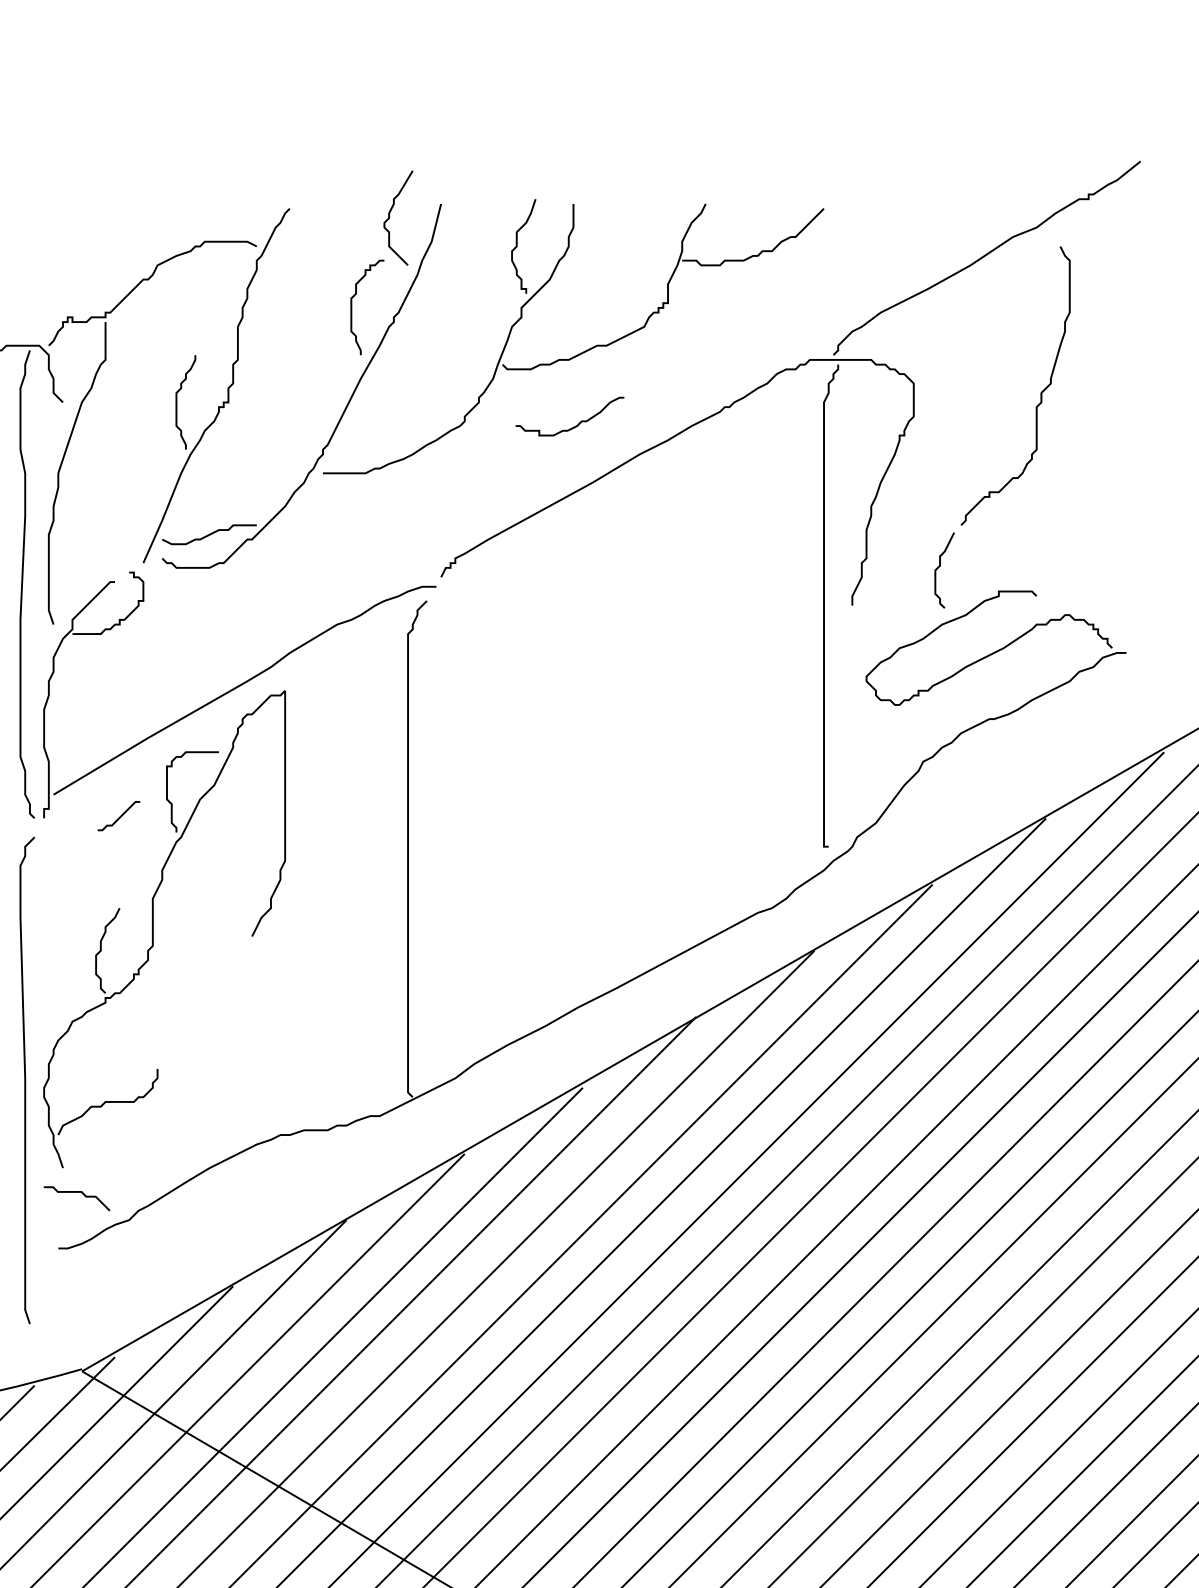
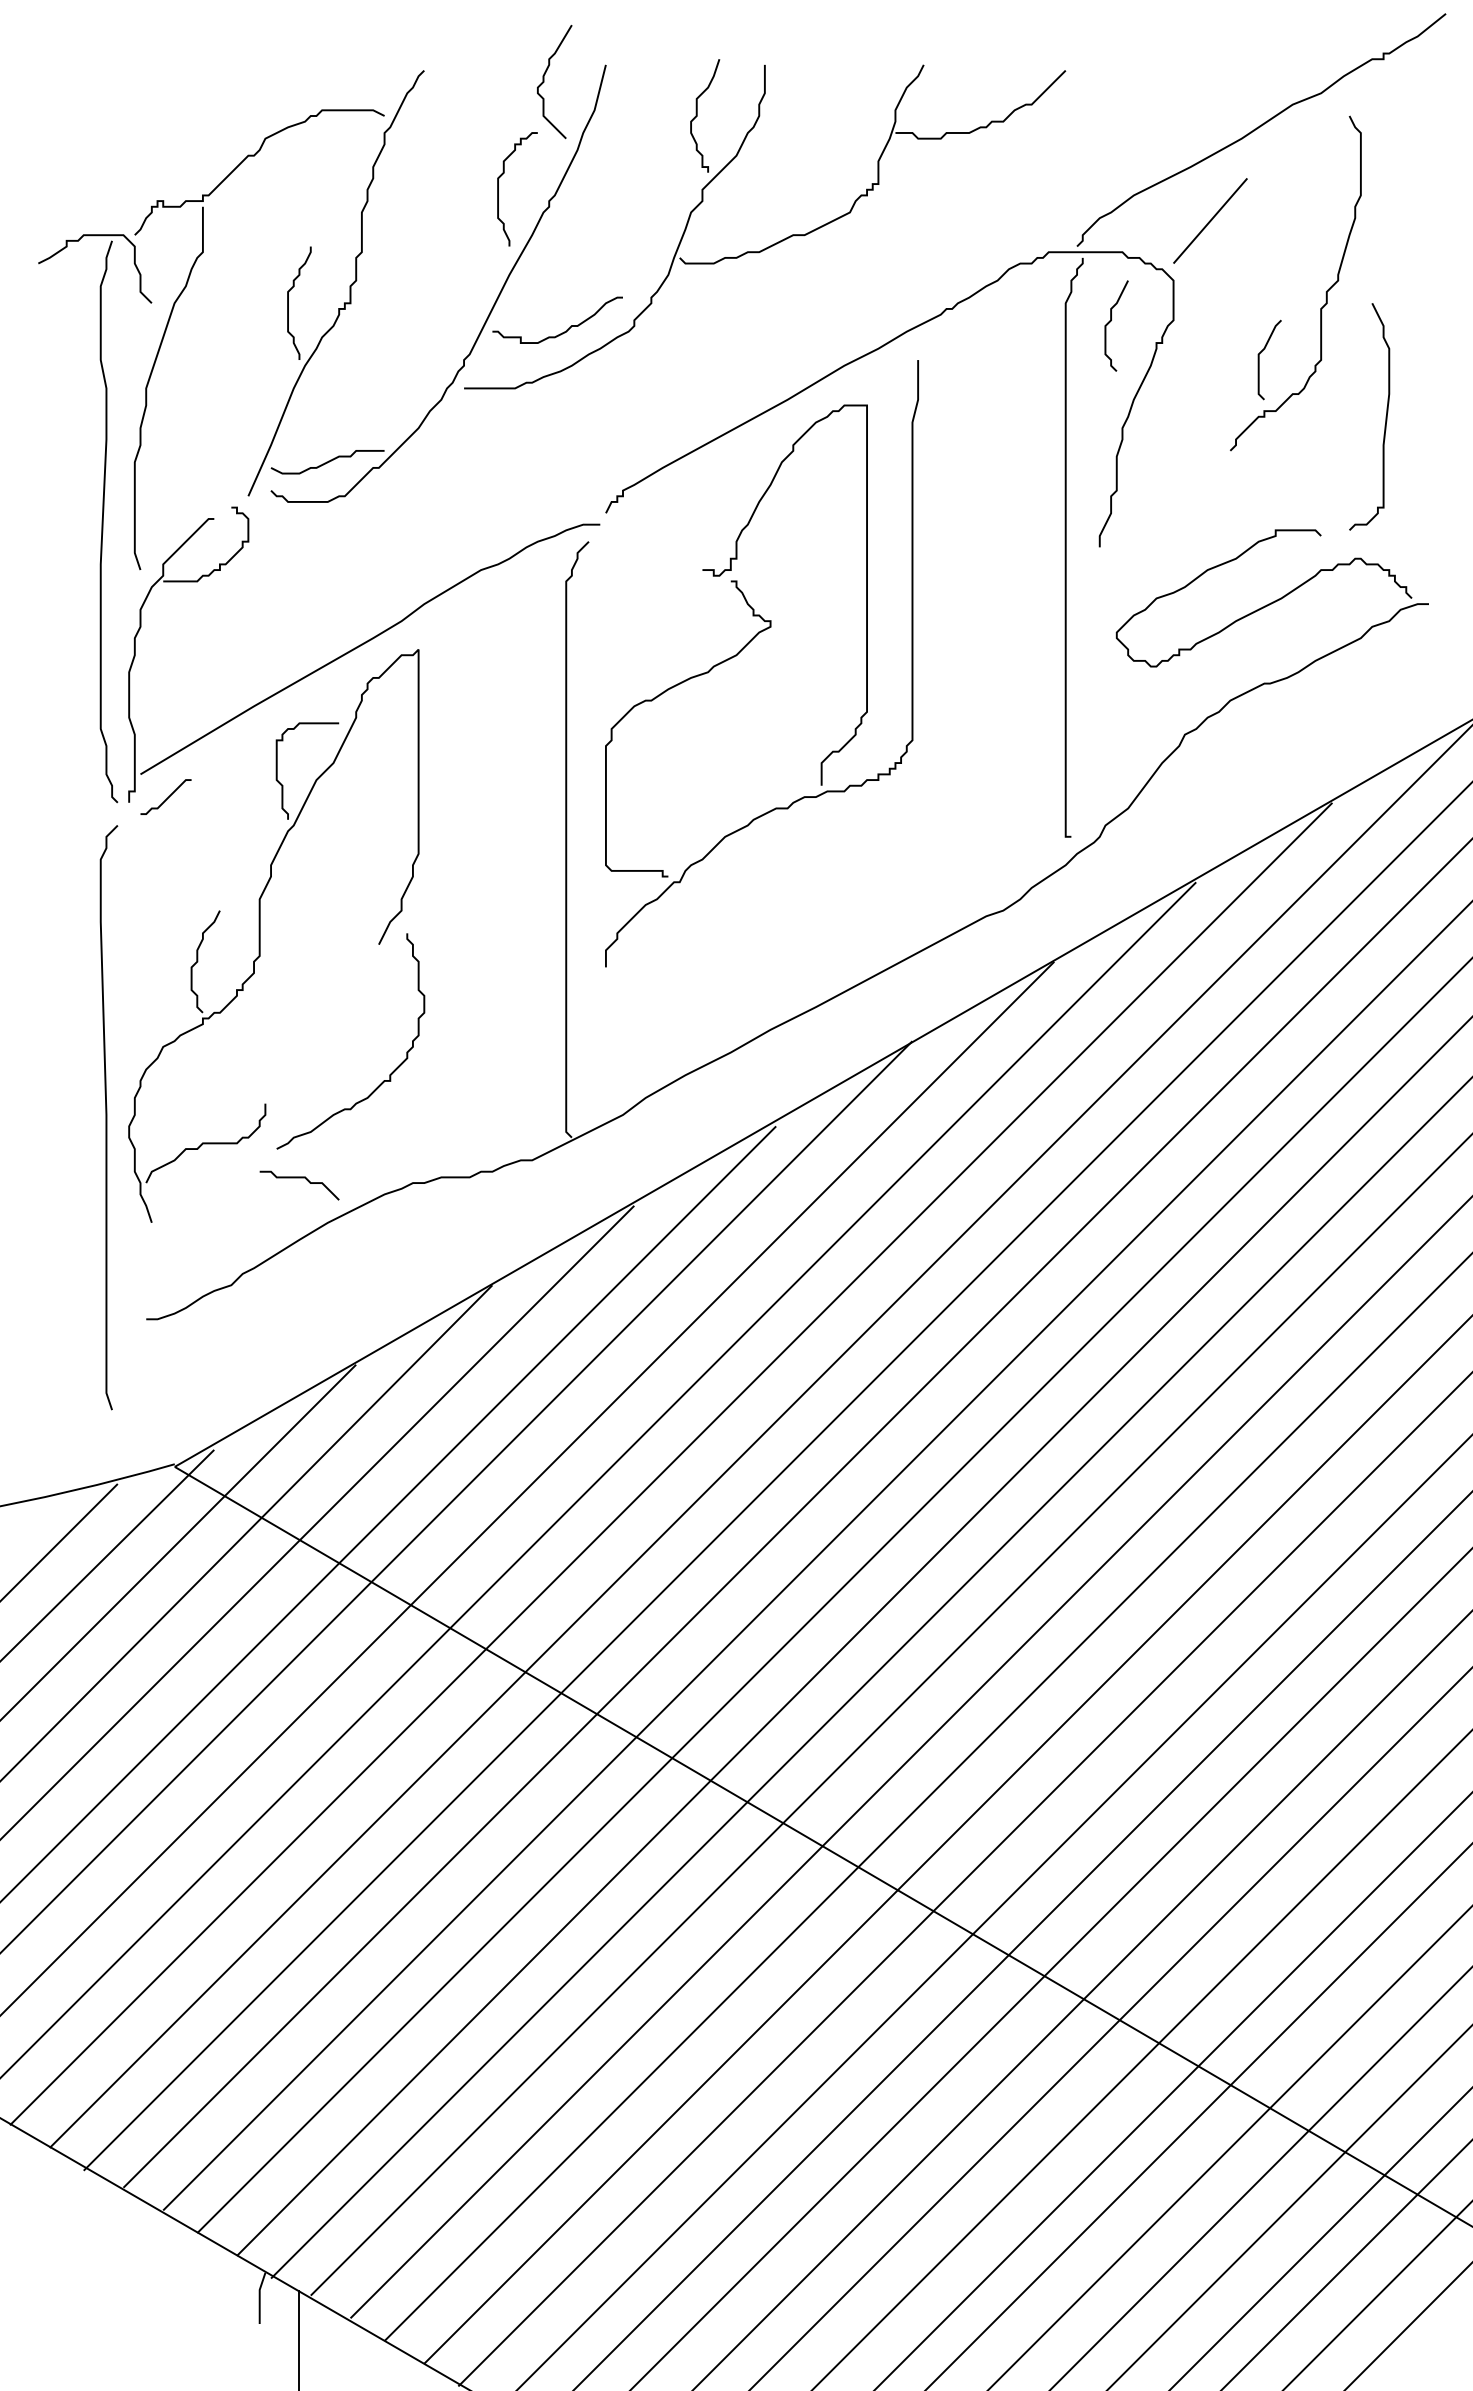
line: (944, 333) -> (1210, 220), added
curve: (575, 425) -> (564, 331), moved
curve: (985, 449) -> (1259, 359), added
curve: (1090, 496) -> (1385, 416), added
curve: (940, 566) -> (1111, 321), moved
part: (557, 689) -> (745, 647), added
curve: (120, 816) -> (167, 797), moved
curve: (260, 1044) -> (389, 1074), added
curve: (76, 1192) -> (299, 1178), moved

